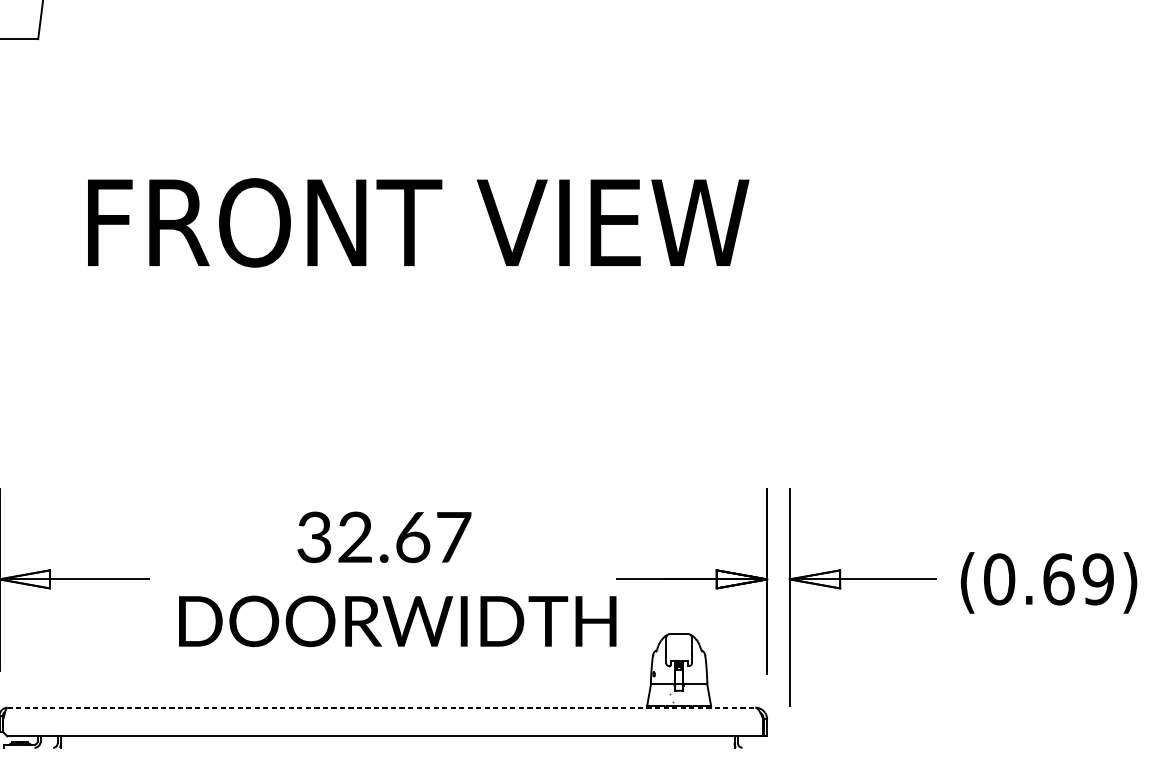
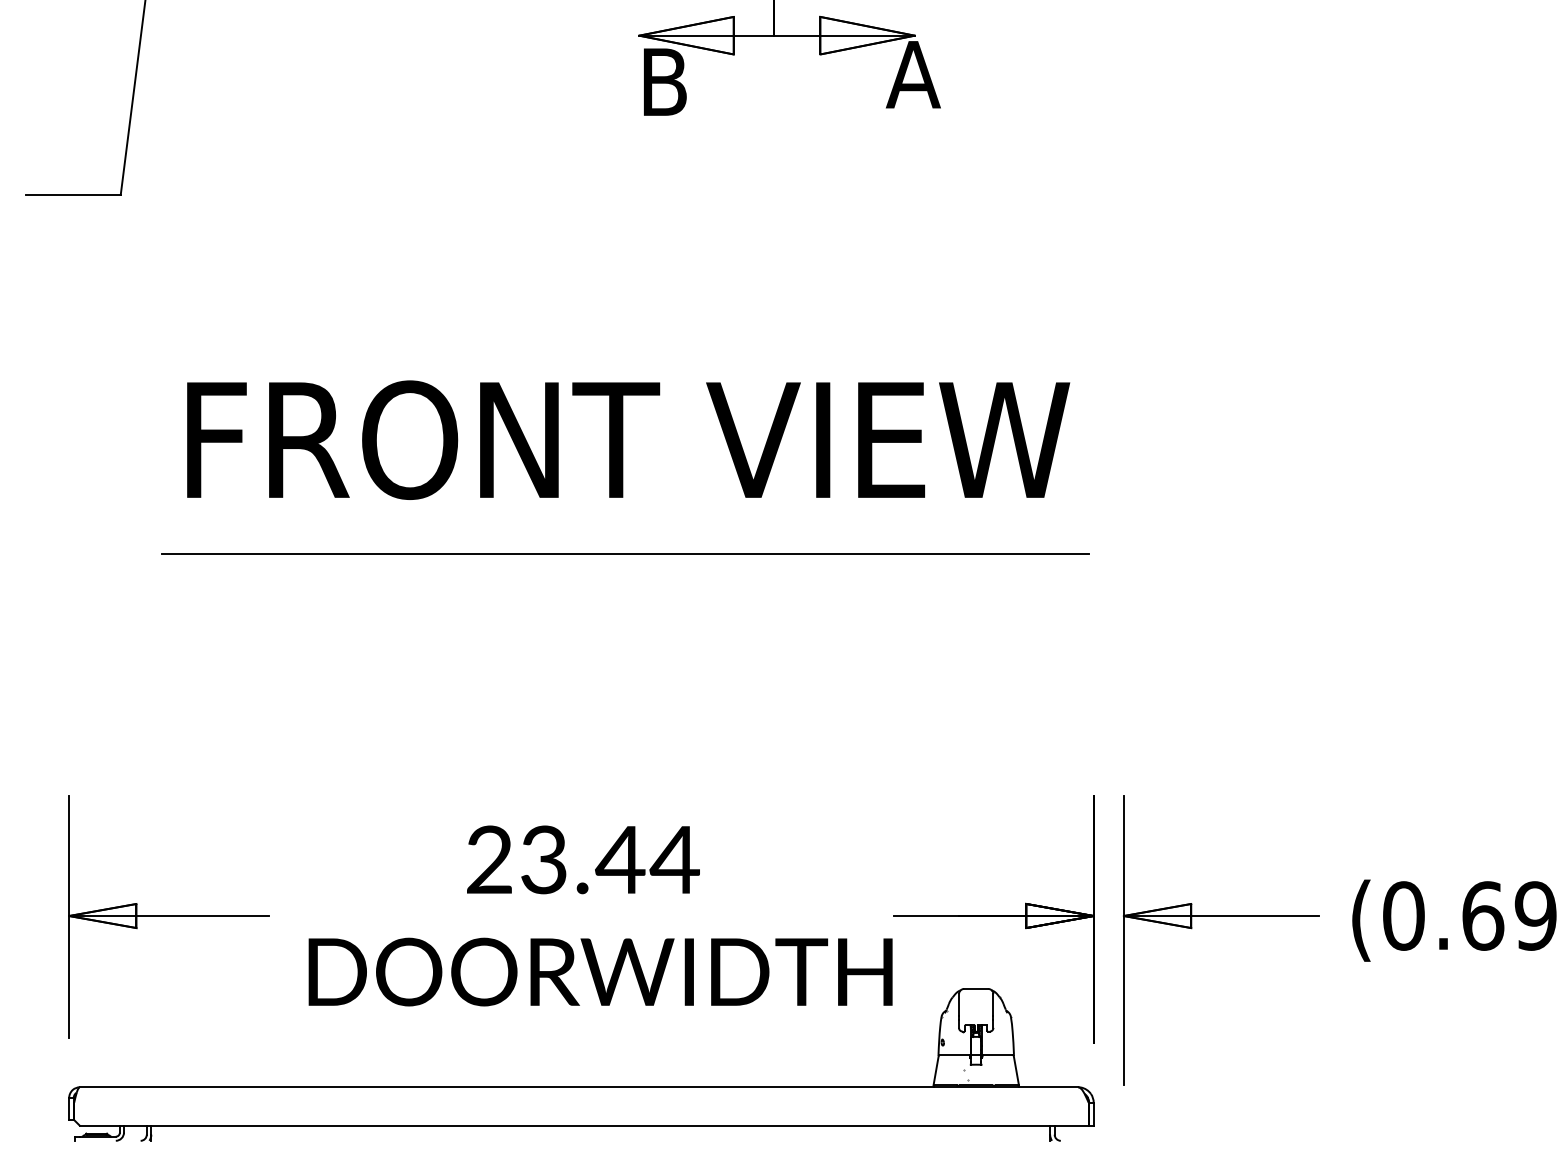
line: (416, 308) -> (625, 554), added
text: (384, 537) -> (582, 860), 32.67 -> 23.44
line: (381, 707) -> (579, 1087), dashed -> solid

